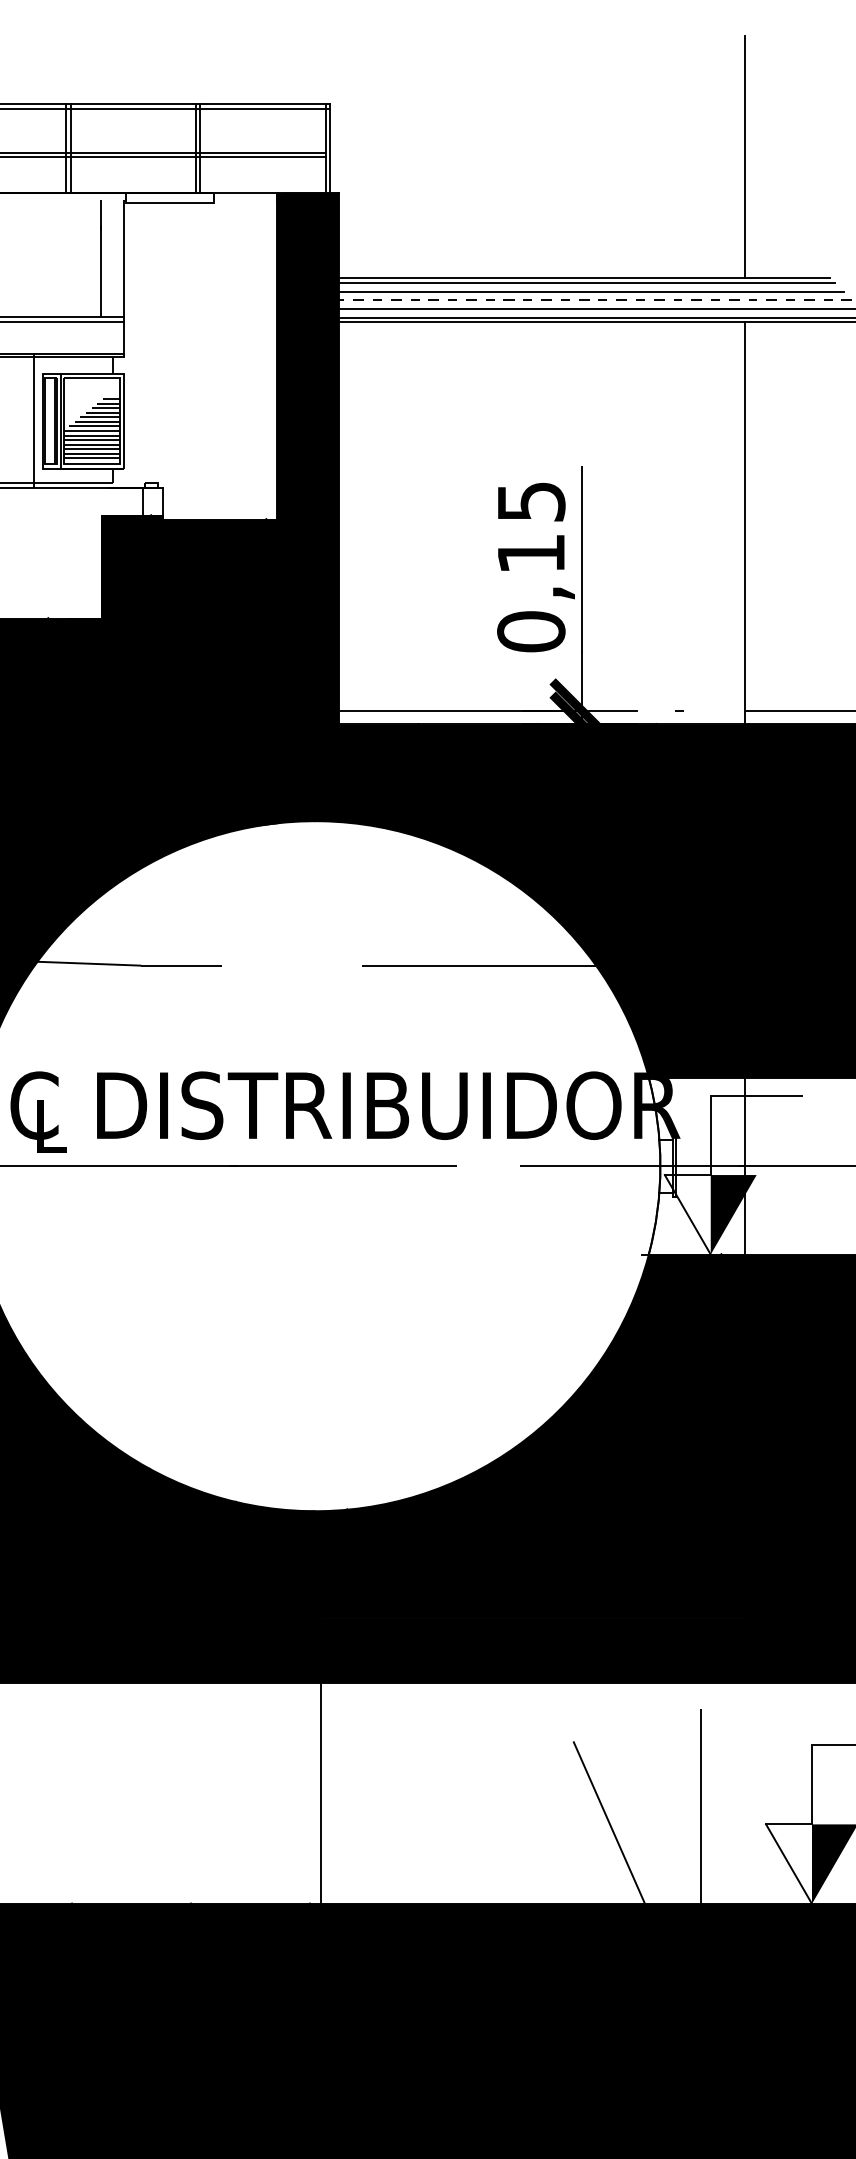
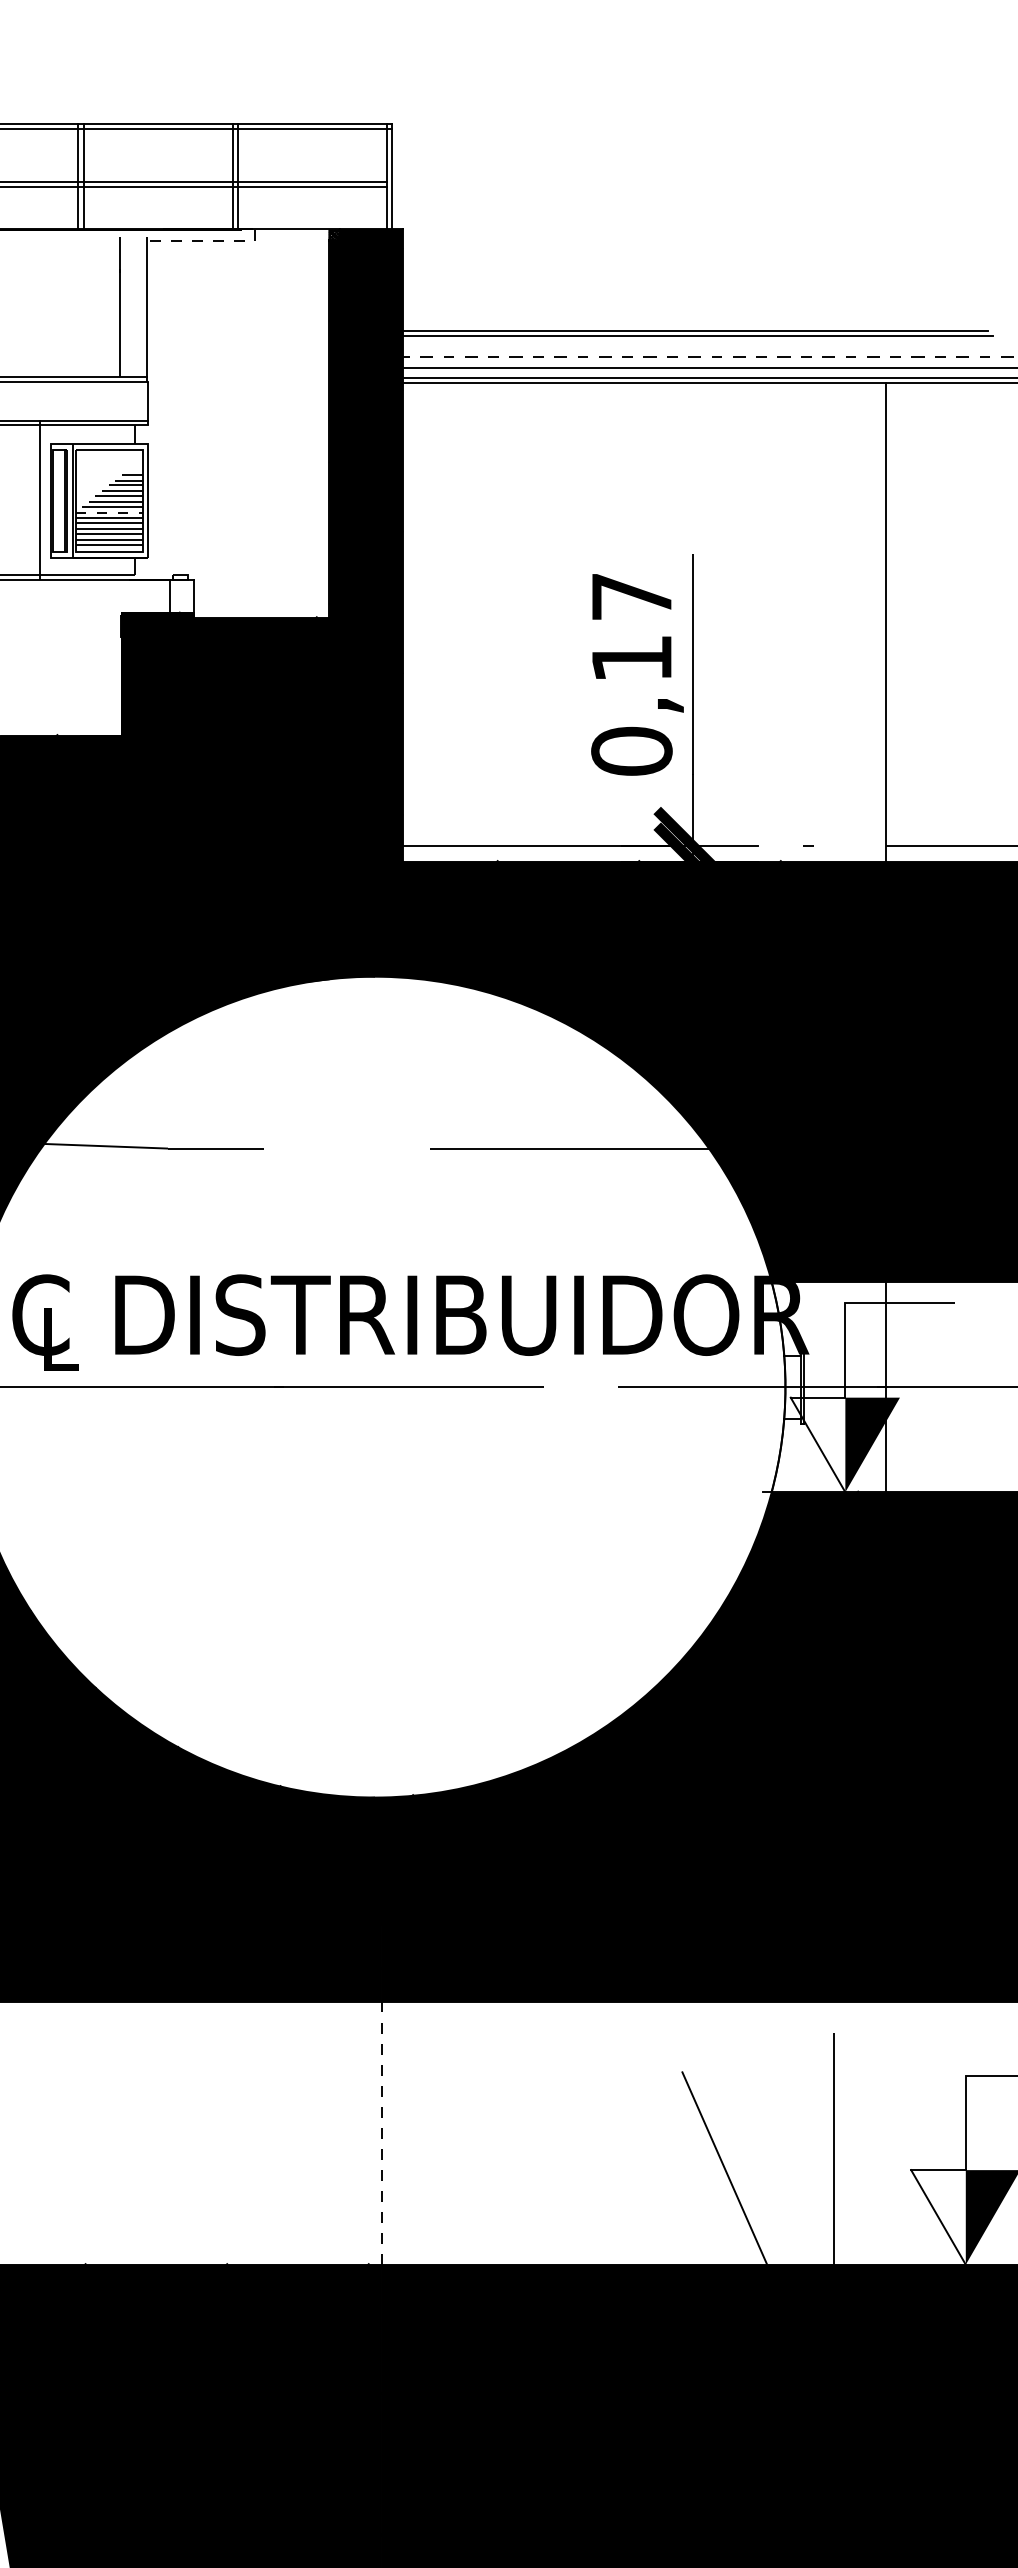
line: (745, 157) -> (886, 187), removed
line: (169, 202) -> (201, 240), solid -> dashed
line: (590, 291) -> (702, 346), removed
line: (92, 430) -> (109, 511), solid -> dashed
text: (531, 501) -> (632, 596), 0,15 -> 0,17
line: (321, 1792) -> (382, 2132), solid -> dashed

